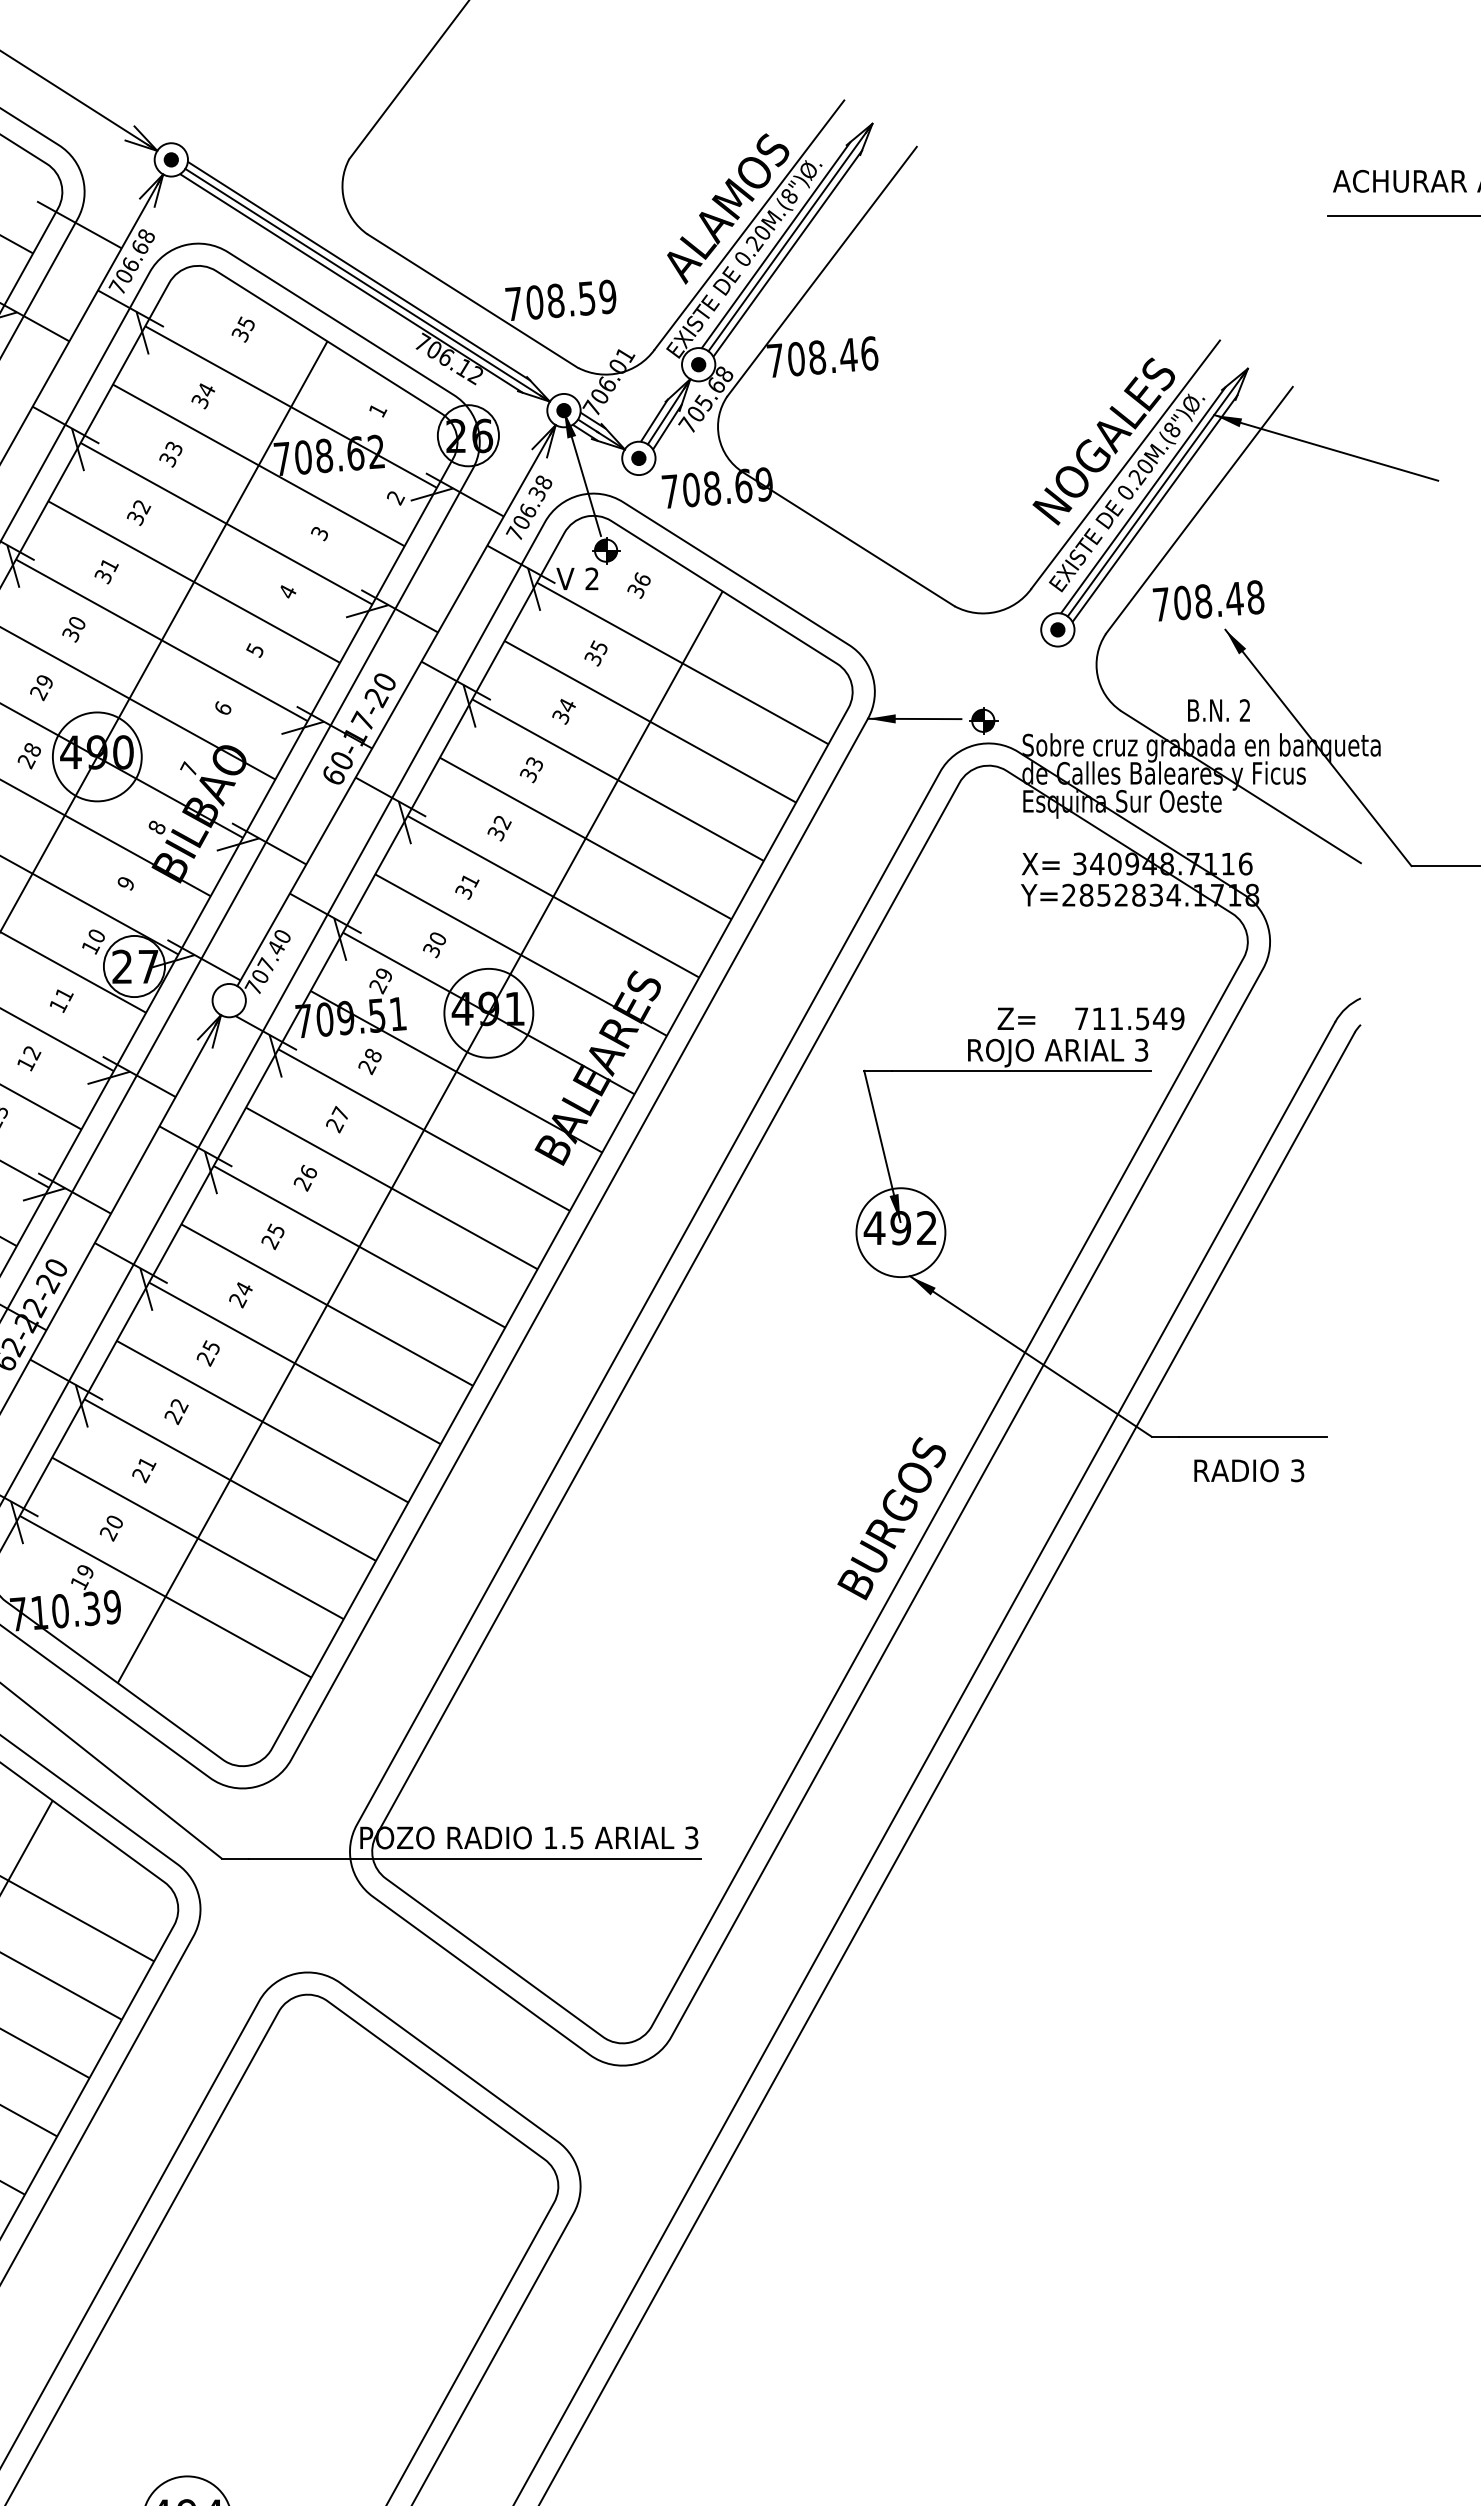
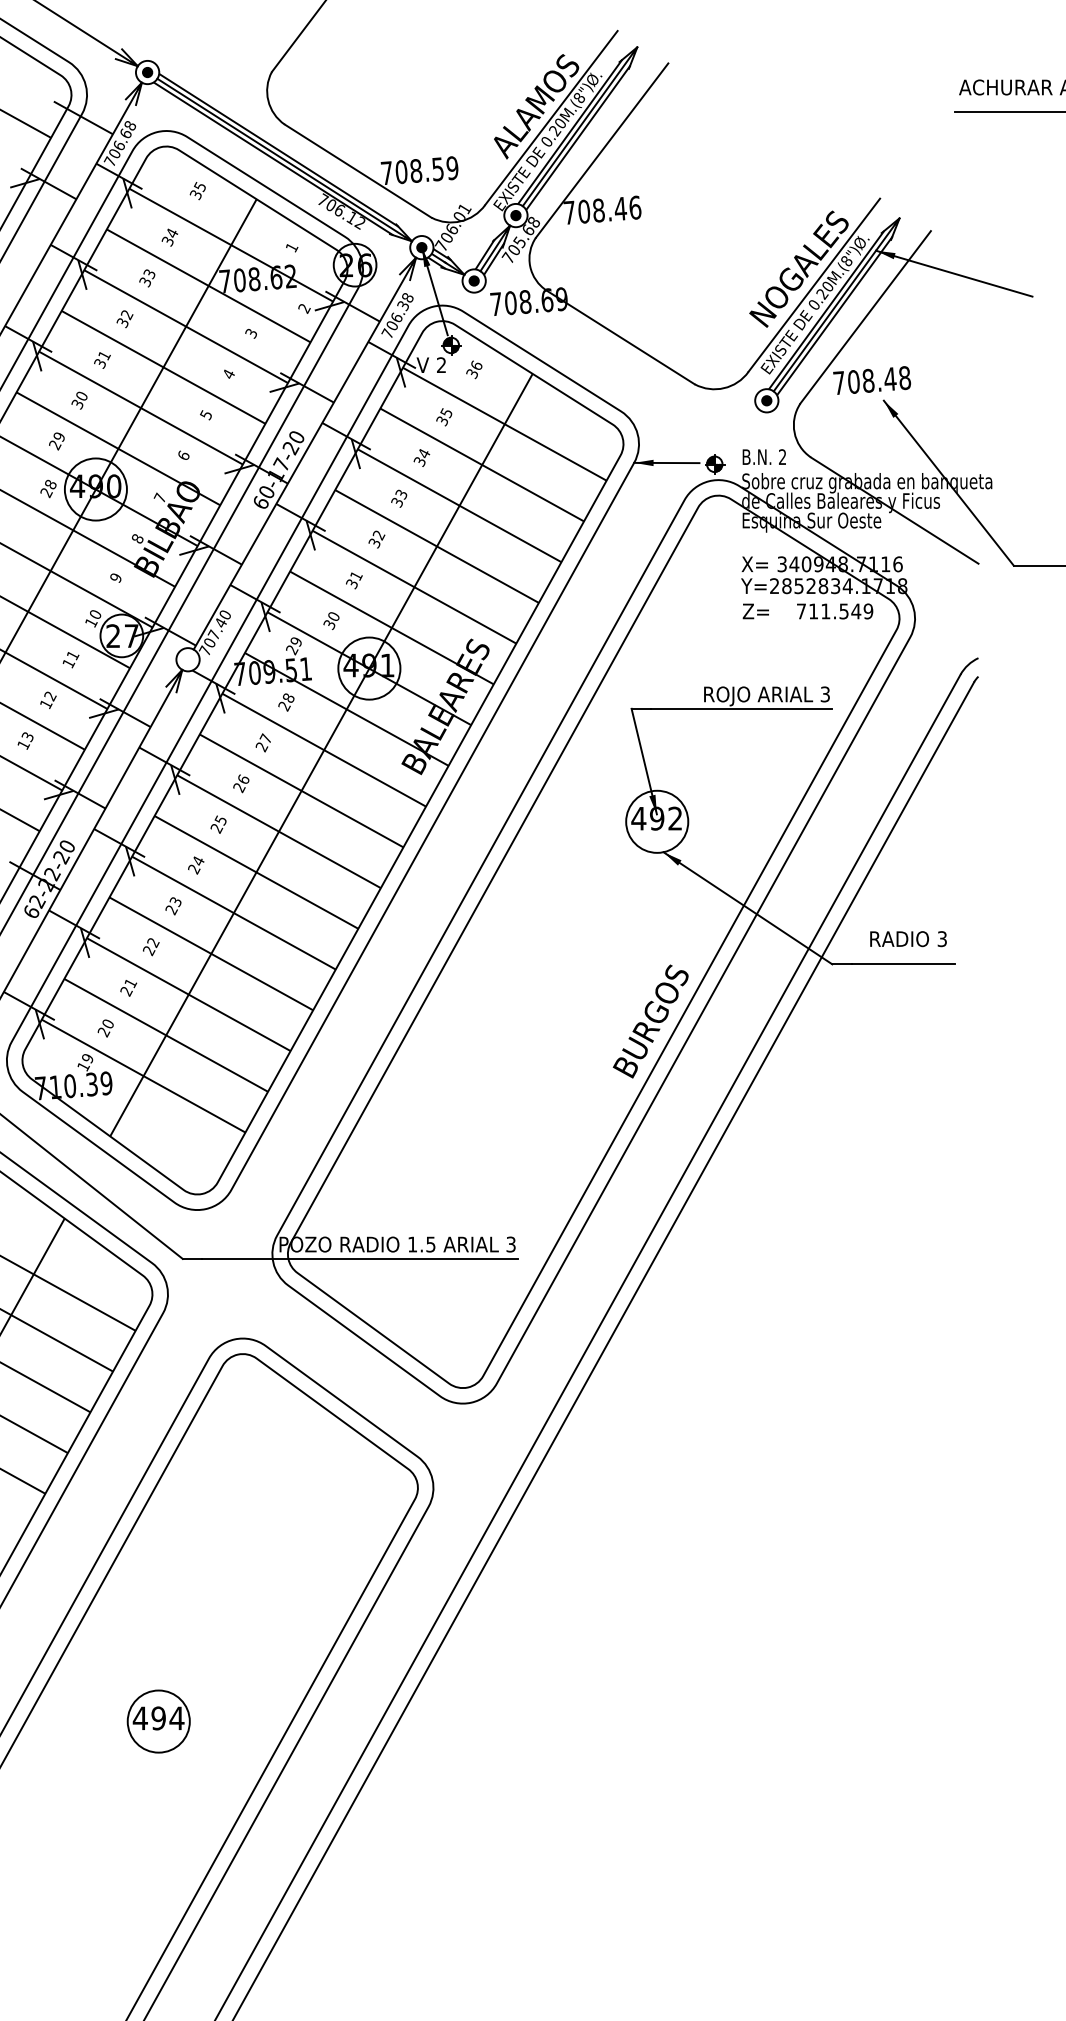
text: (1217, 709) -> (763, 456), moved
text: (1090, 1018) -> (807, 611), moved
text: (211, 1345) -> (175, 900), 25 -> 23
text: (1249, 1471) -> (908, 939), moved

